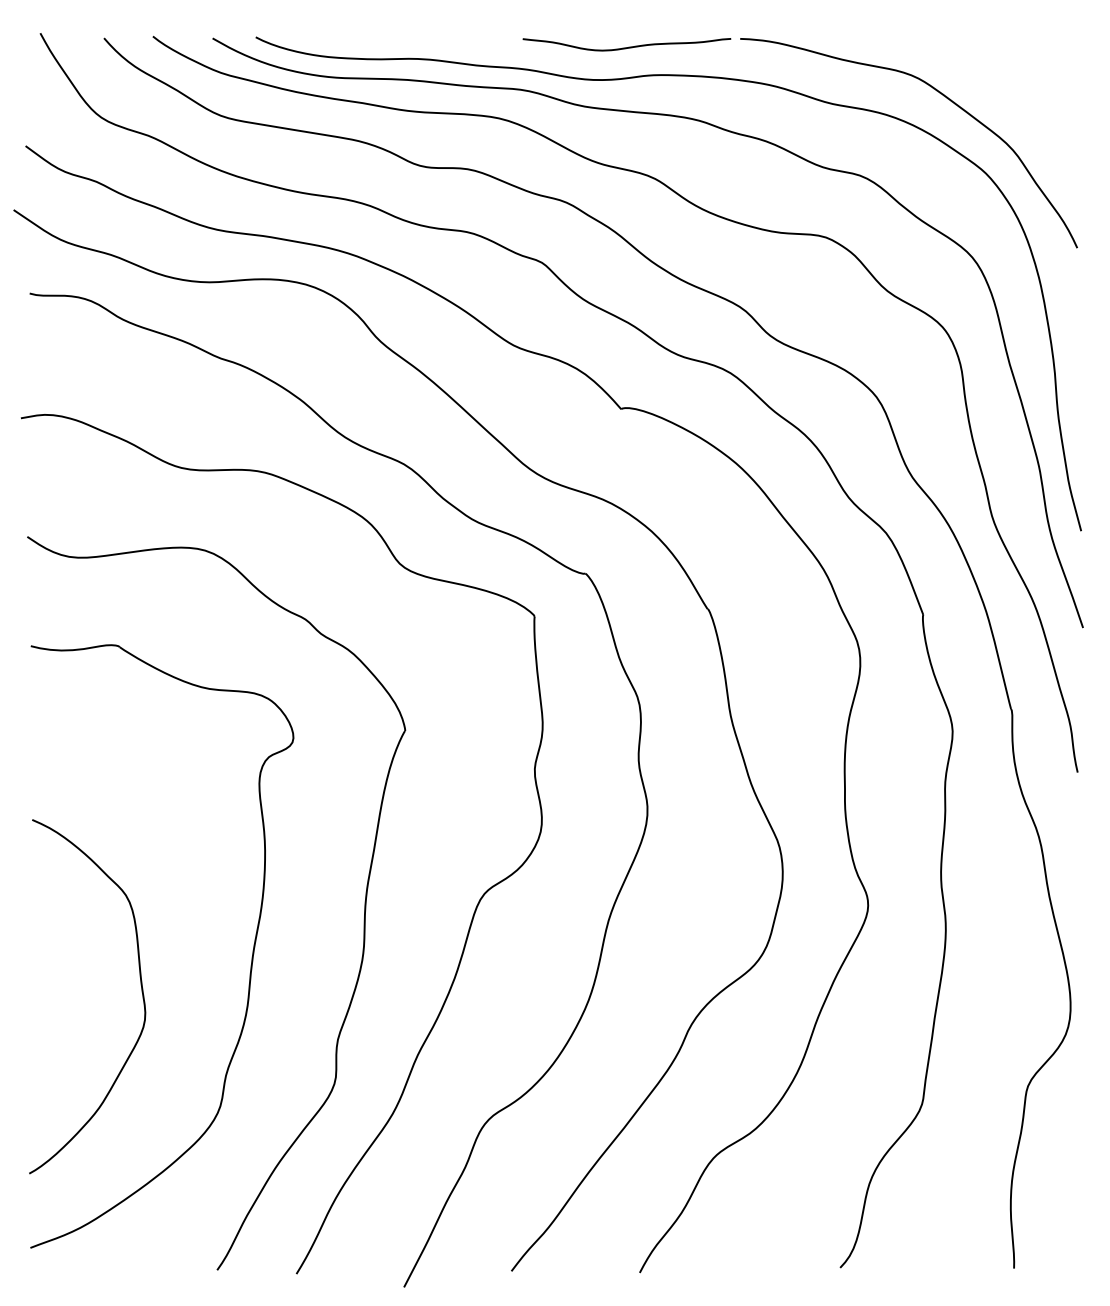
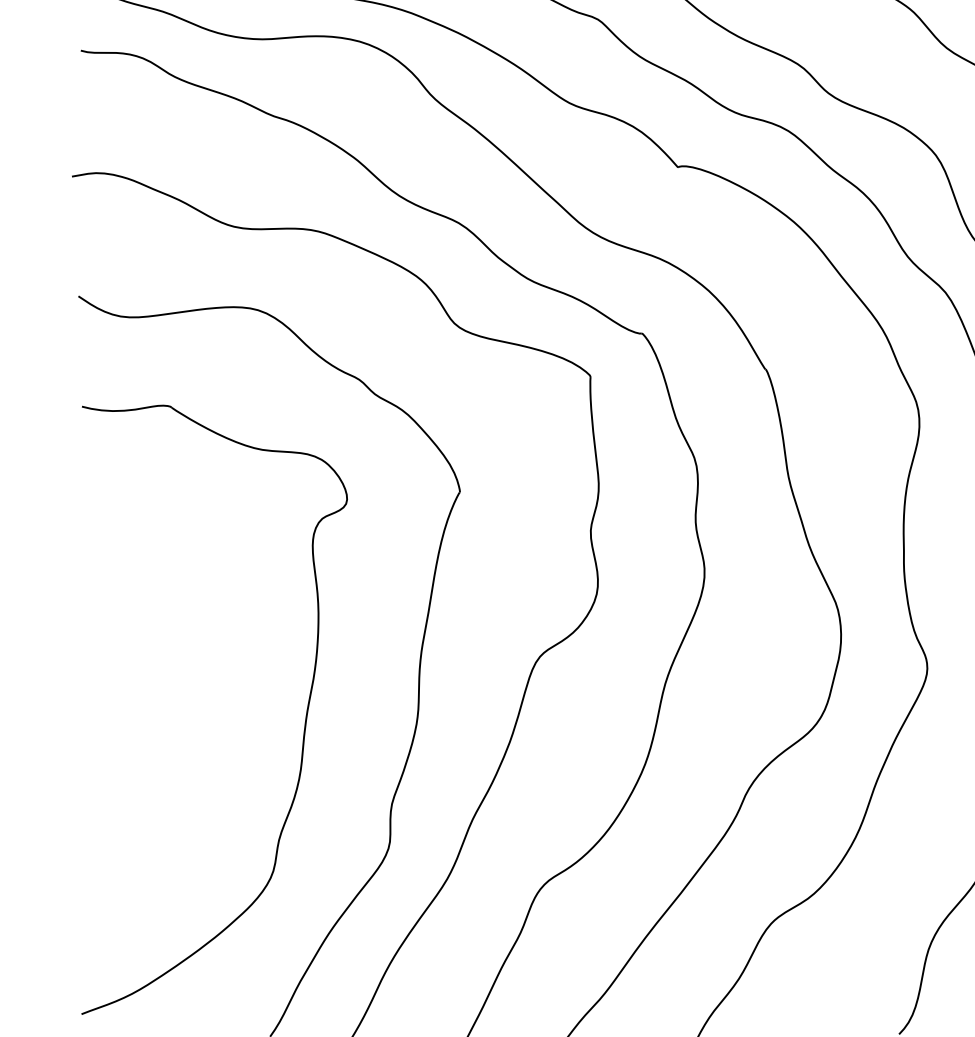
curve: (140, 985) -> (192, 749), removed

